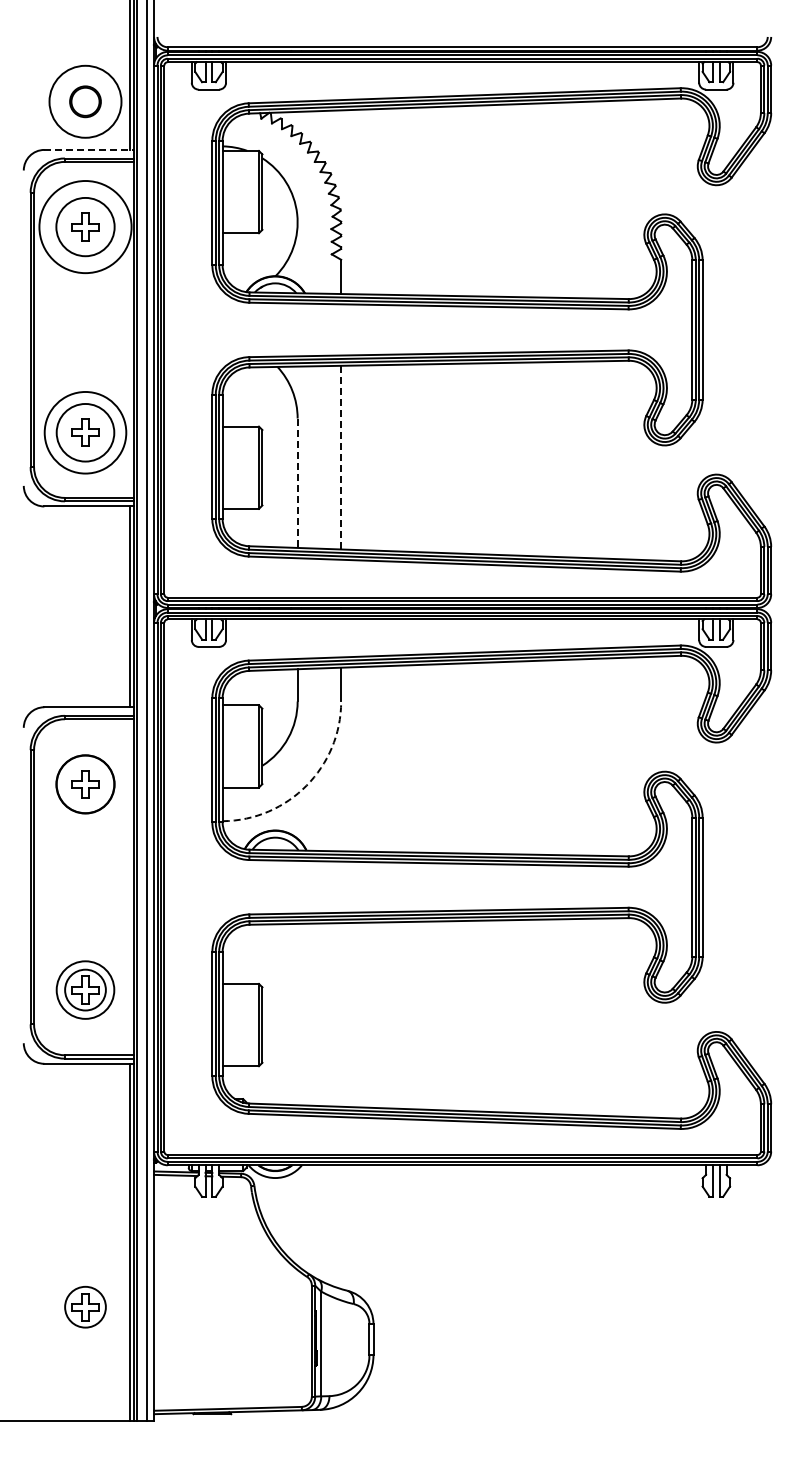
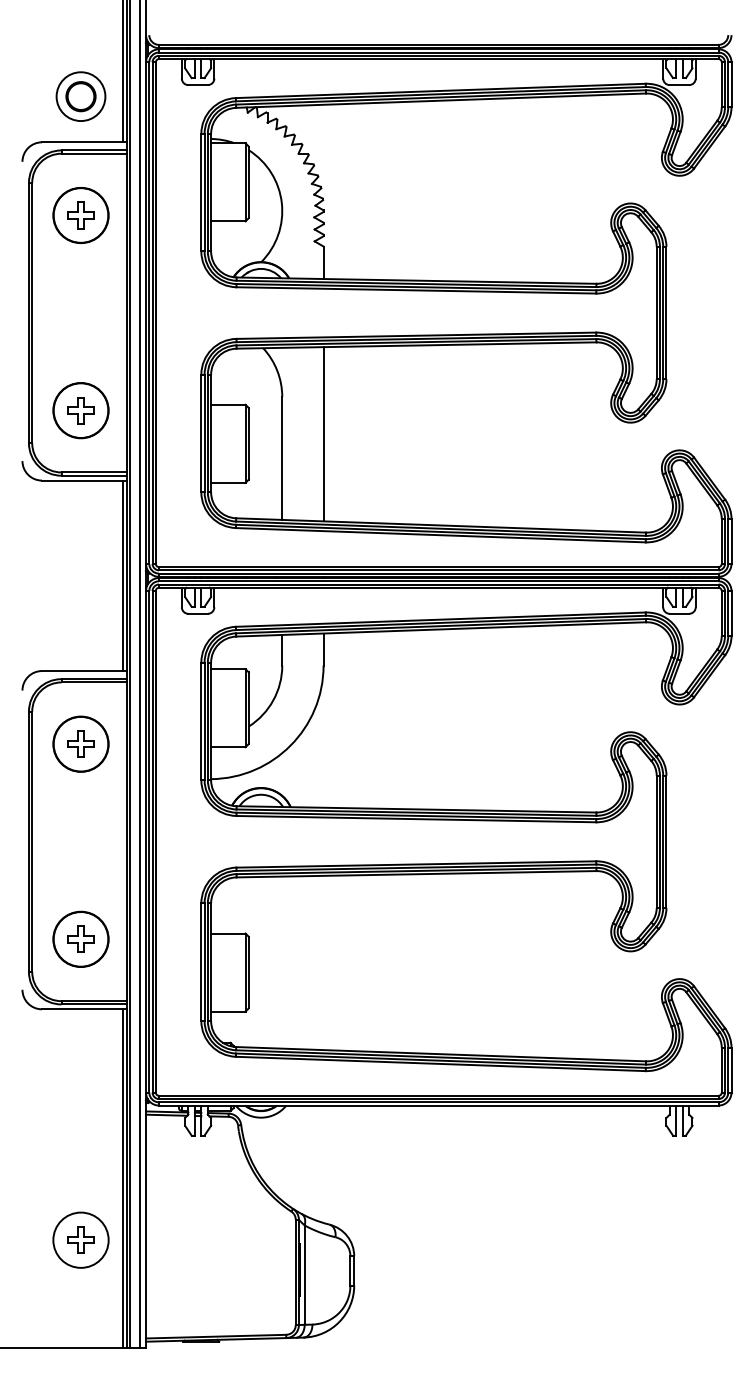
circle: (85, 101) -> (81, 96), size x0.71
line: (88, 149) -> (83, 141), dashed -> solid
circle: (85, 226) -> (81, 214), size x0.62
circle: (85, 432) -> (81, 410), size x0.71
line: (341, 457) -> (323, 434), dashed -> solid
line: (297, 483) -> (282, 458), dashed -> solid
arc: (306, 785) -> (290, 745), dashed -> solid
circle: (85, 989) -> (81, 938), size x1.43
circle: (85, 1307) -> (81, 1240), size x1.43

